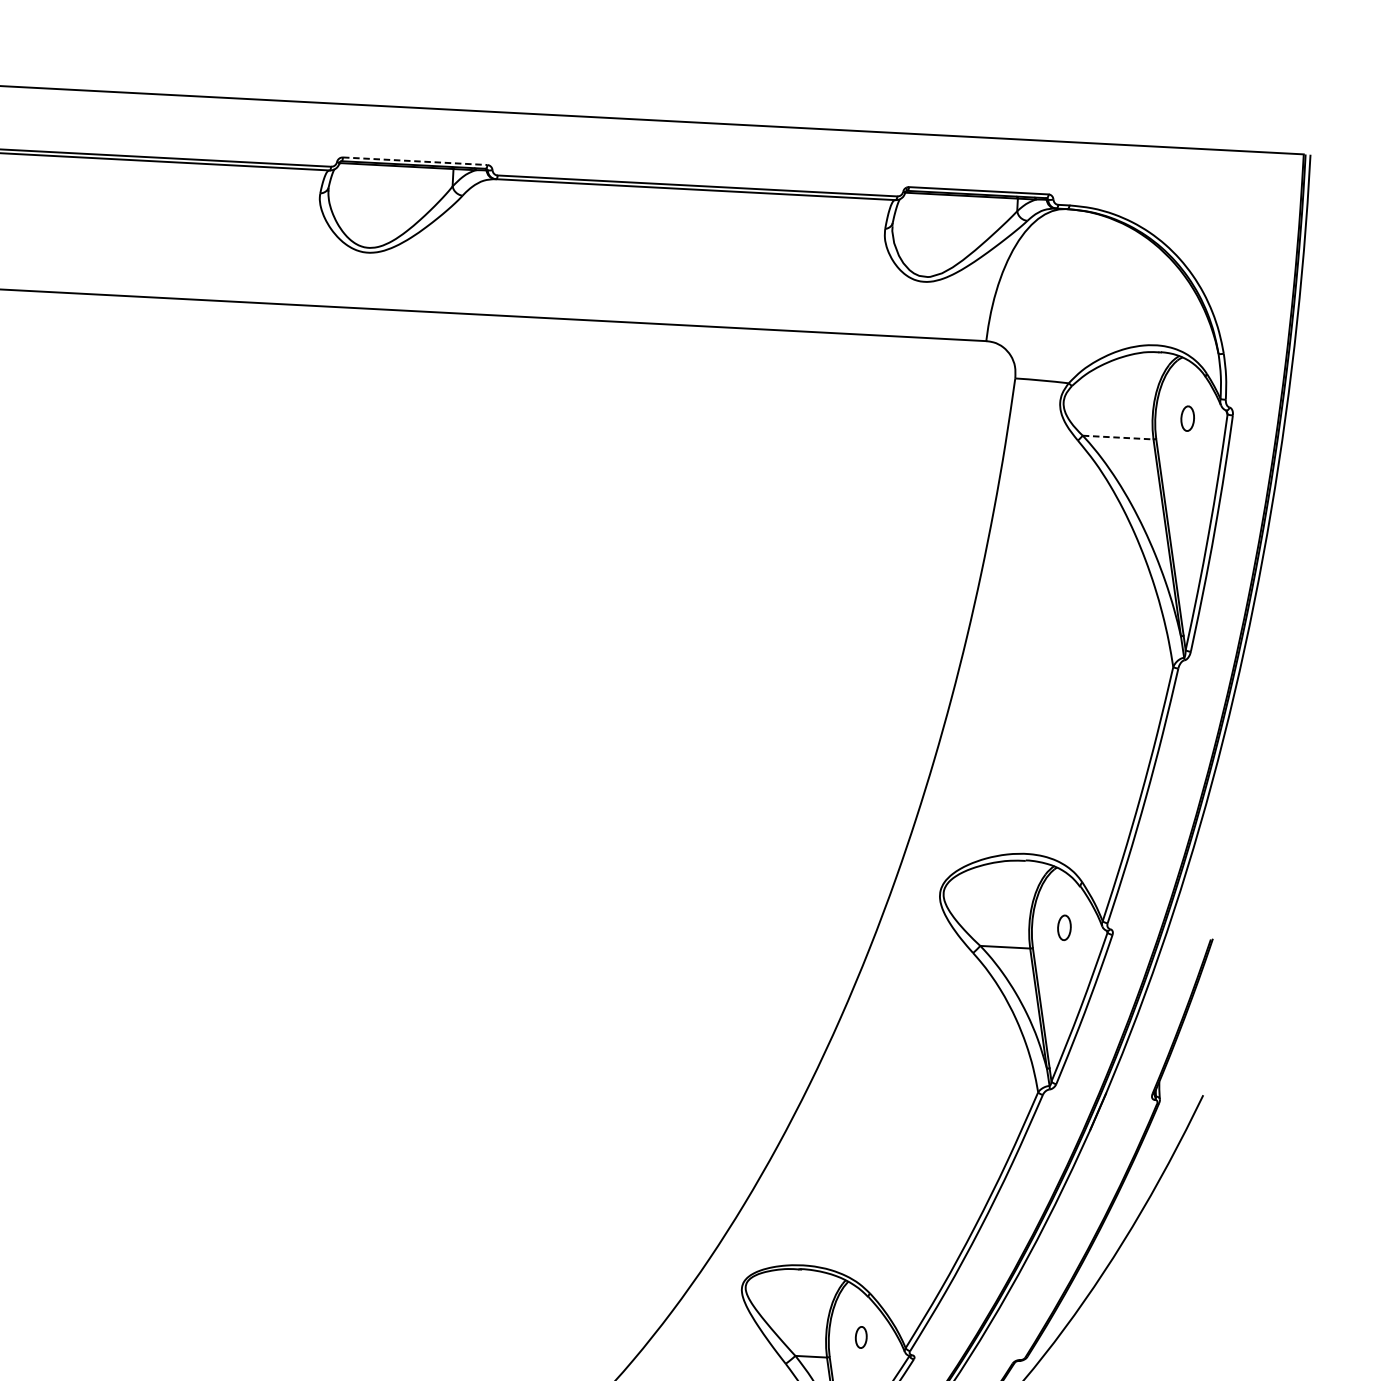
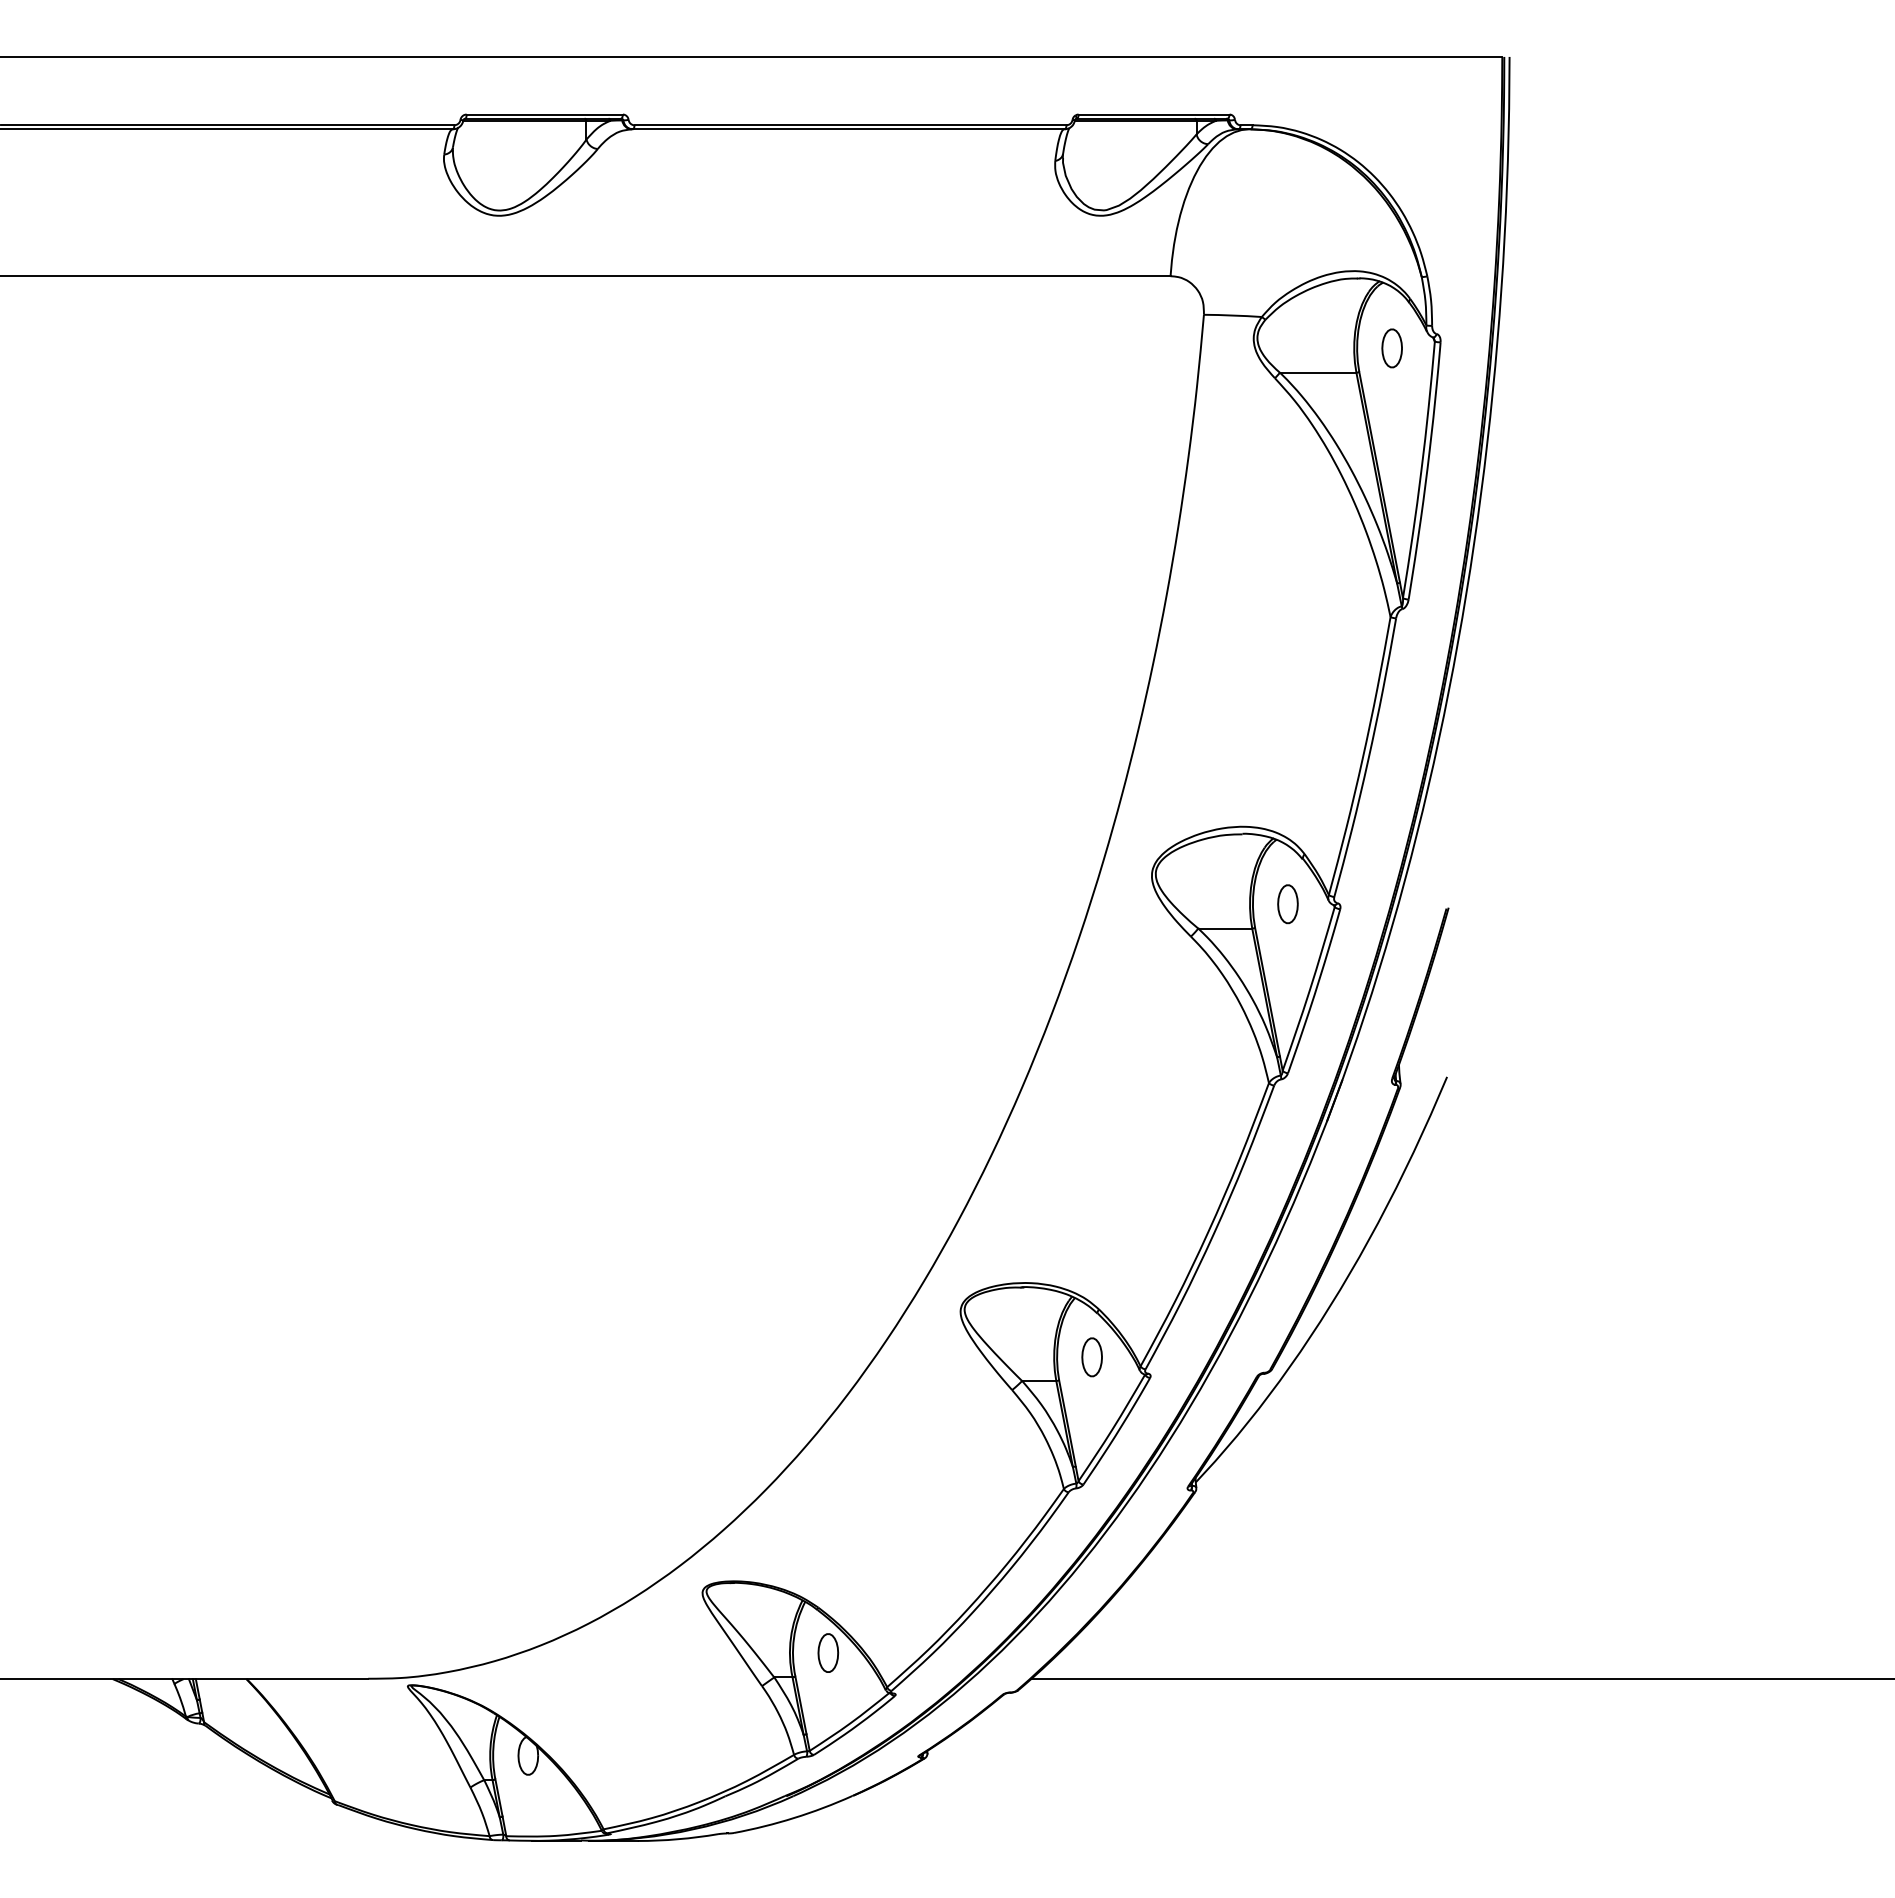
line: (415, 161) -> (545, 114), dashed -> solid
part: (1187, 418) -> (1391, 348), size x1.43
line: (1118, 437) -> (1318, 372), dashed -> solid
part: (1063, 927) -> (1287, 904), size x1.43
part: (860, 1337) -> (1091, 1357), size x1.67

